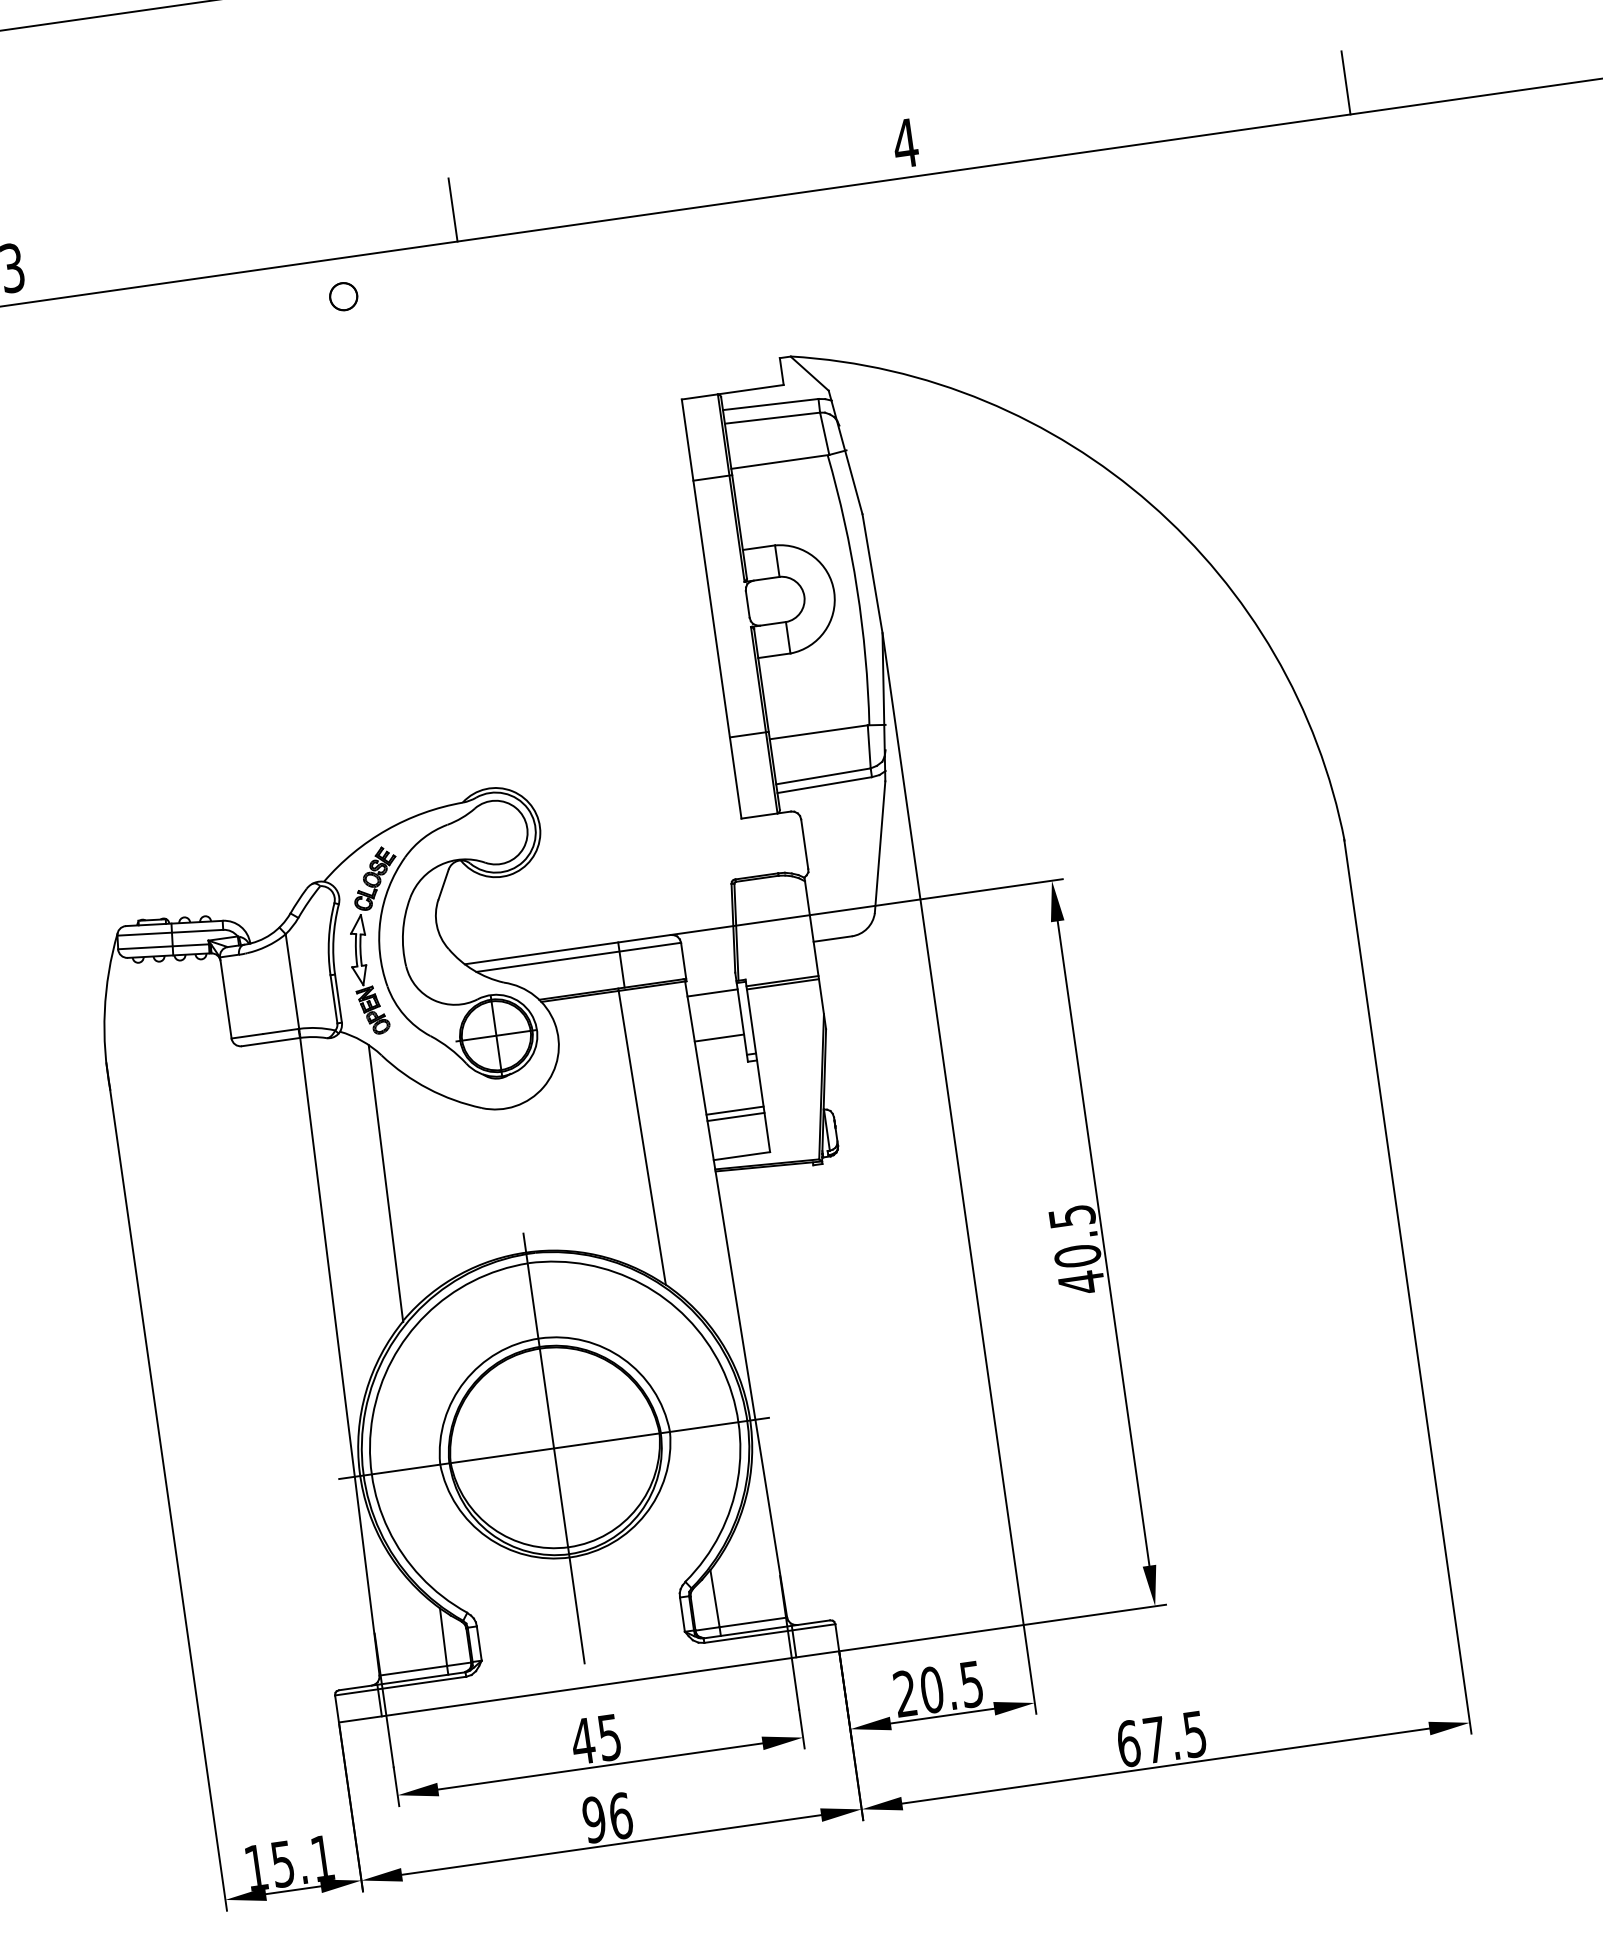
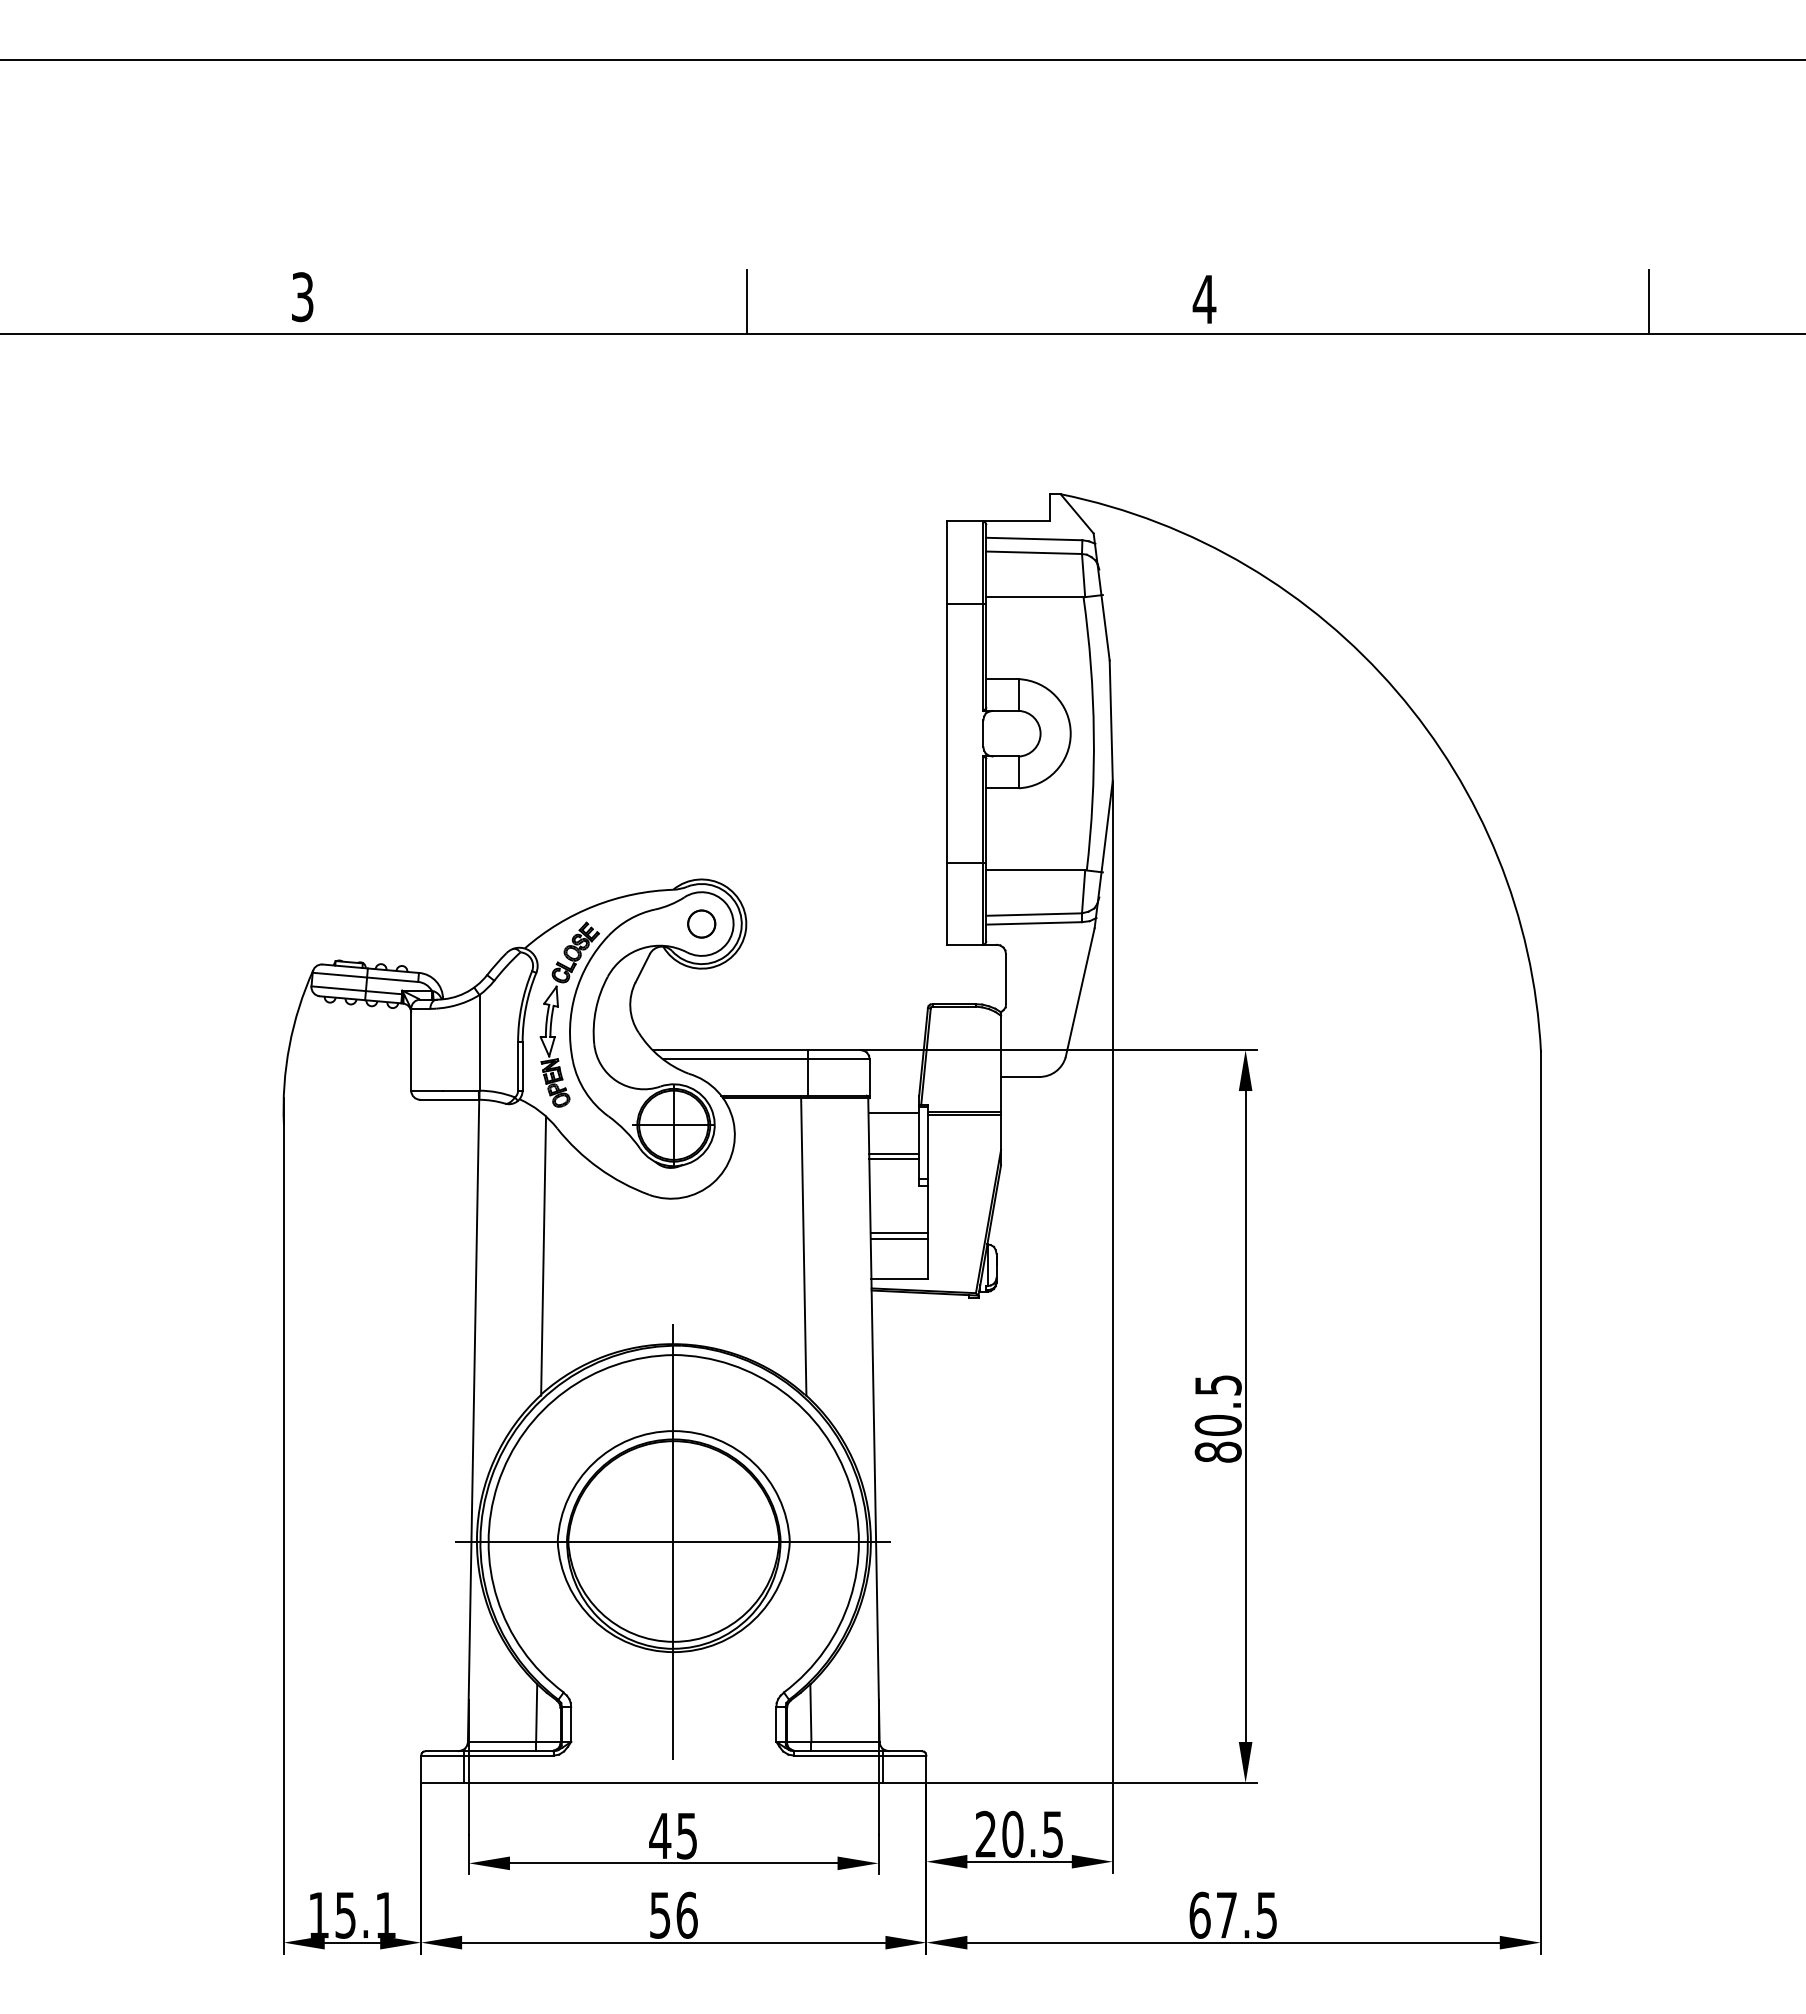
circle: (343, 296) -> (701, 923), moved
line: (719, 1033) -> (894, 1154), added
text: (1080, 1283) -> (1217, 1452), 40.5 -> 80.5
text: (593, 1819) -> (659, 1914), 96 -> 56

